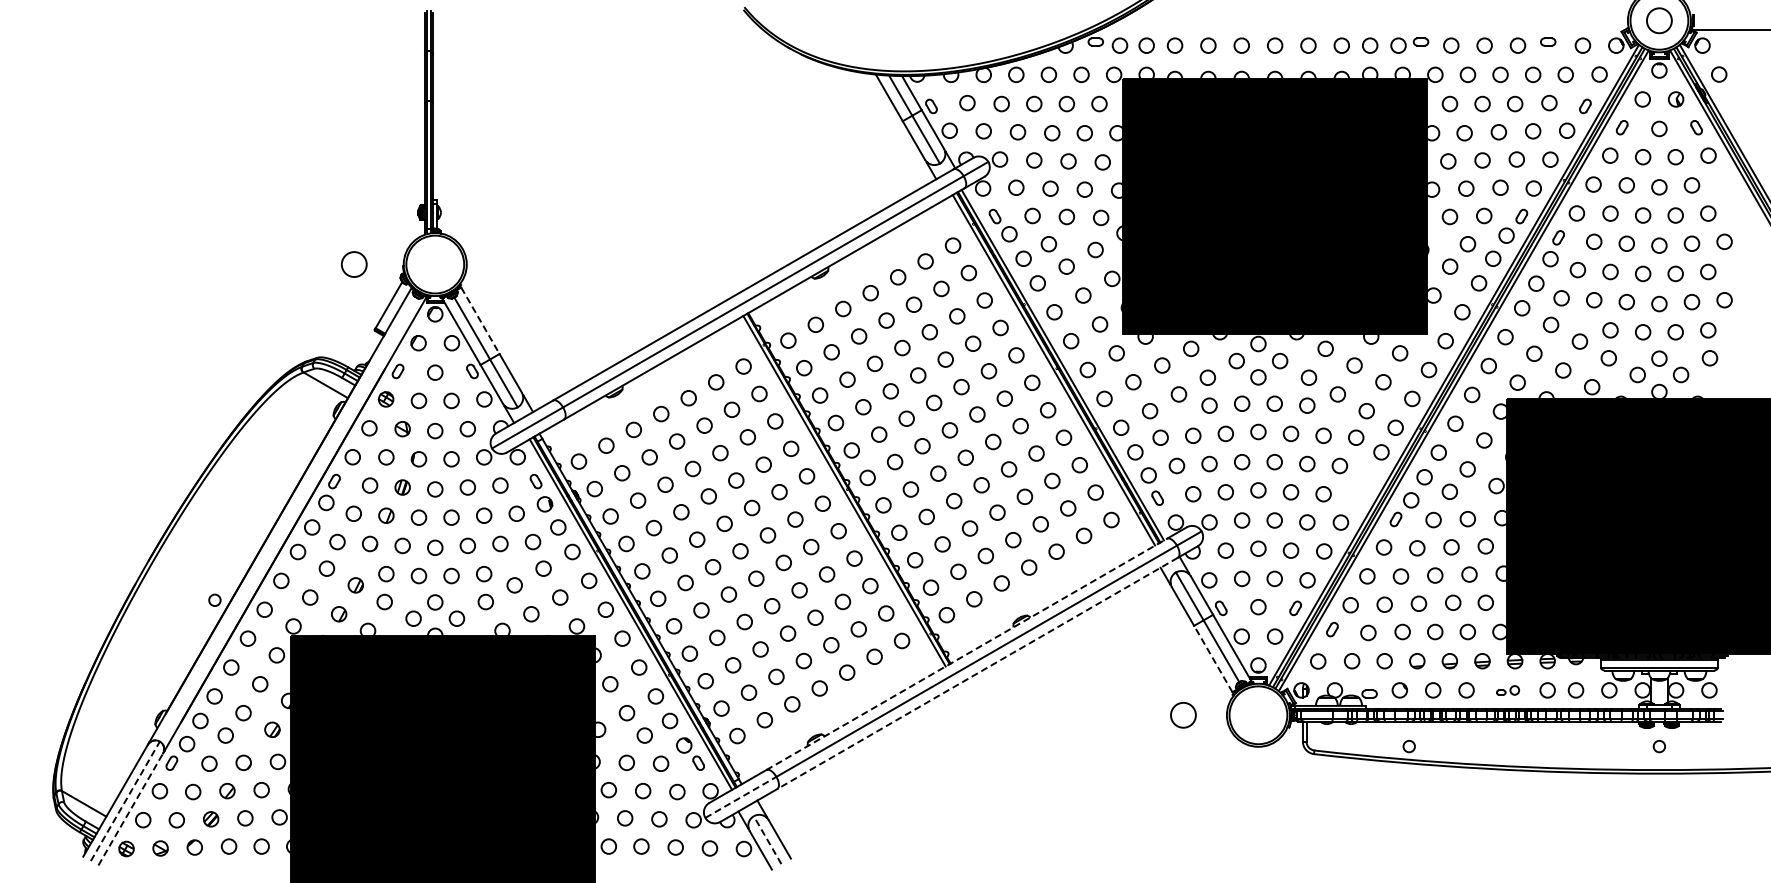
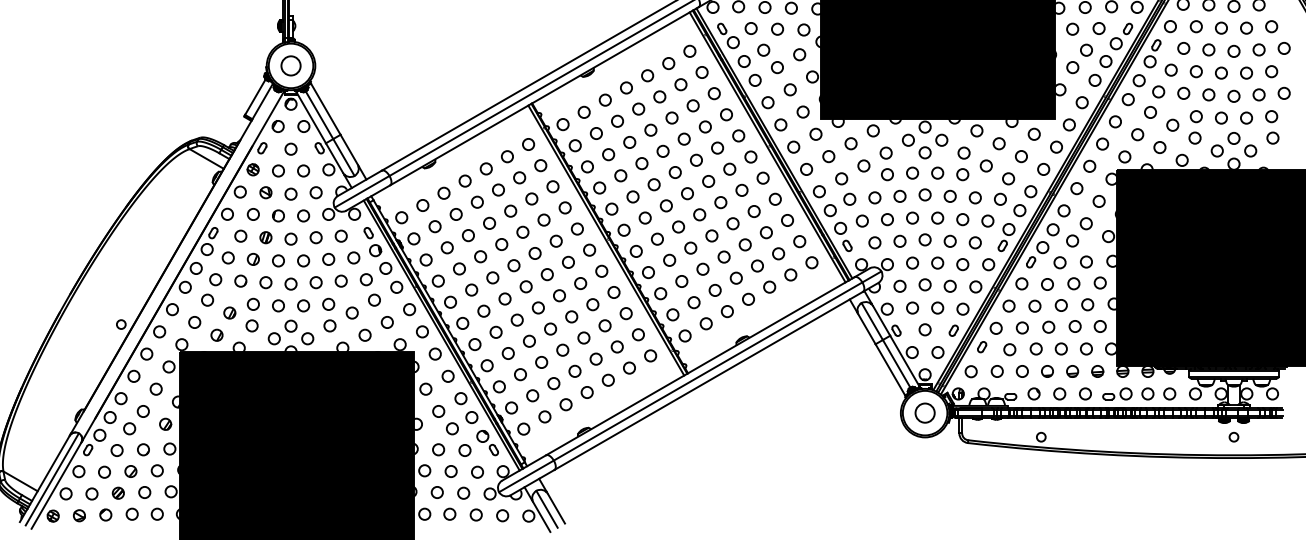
circle: (353, 264) -> (290, 65), moved
line: (480, 321) -> (325, 109), dashed -> solid
part: (1363, 486) -> (1006, 236), added
line: (967, 654) -> (701, 366), dashed -> solid
line: (1213, 658) -> (890, 369), dashed -> solid
line: (977, 673) -> (708, 380), dashed -> solid
part: (1507, 690) -> (1116, 394), size x1.67
circle: (1183, 715) -> (925, 413), moved
line: (741, 797) -> (526, 476), dashed -> solid
line: (125, 800) -> (52, 478), dashed -> solid
line: (130, 809) -> (56, 485), dashed -> solid
line: (767, 840) -> (546, 509), dashed -> solid

